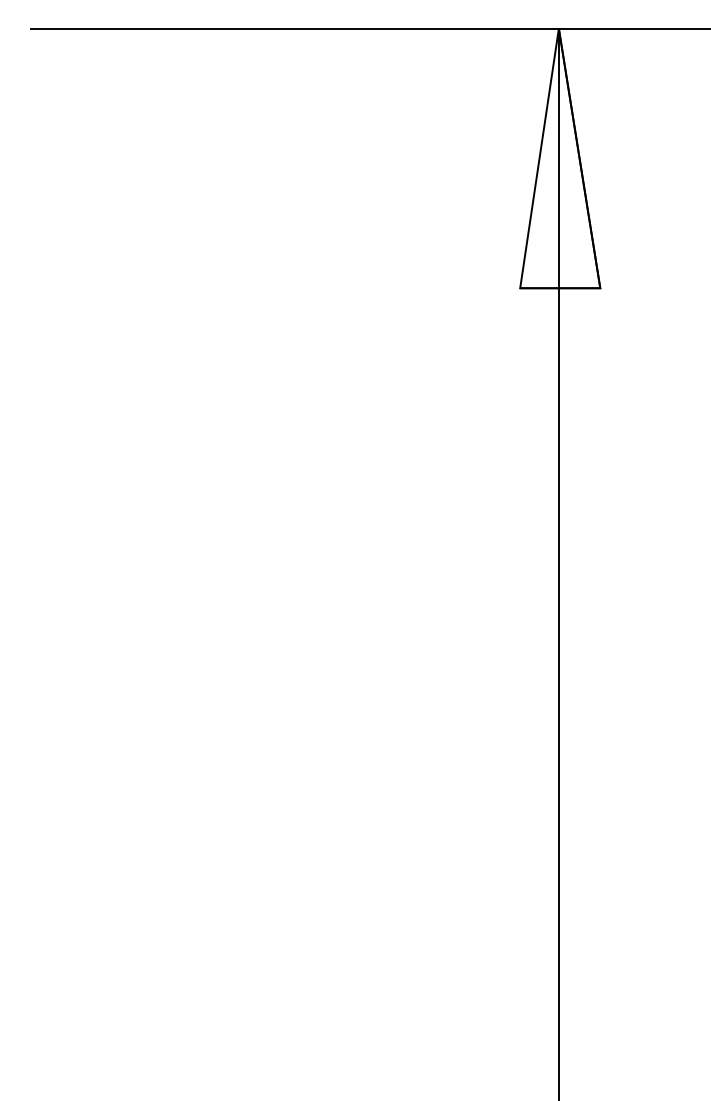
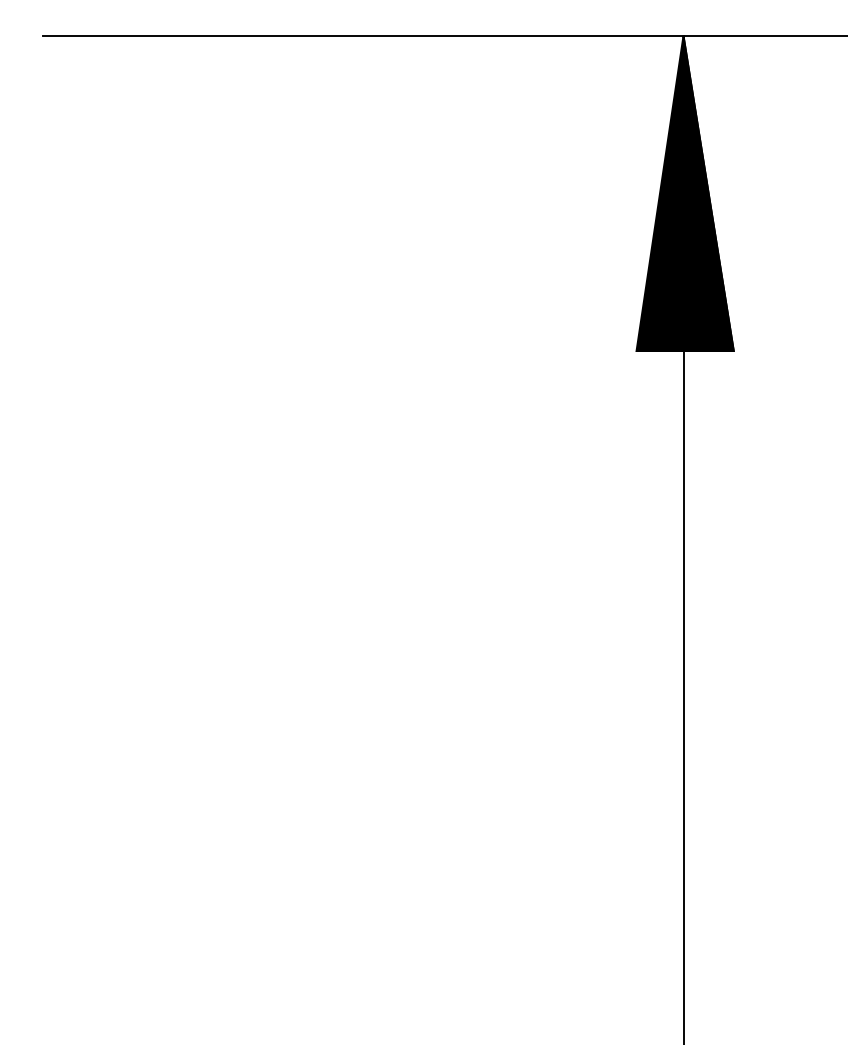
fill: (560, 158) -> (685, 193), added

